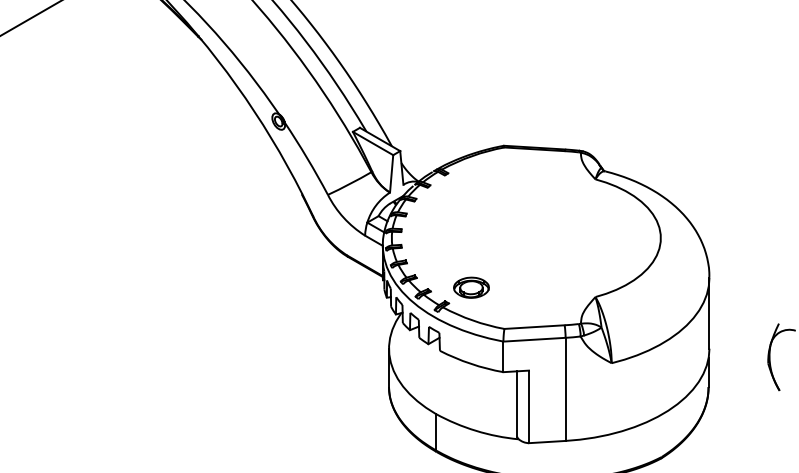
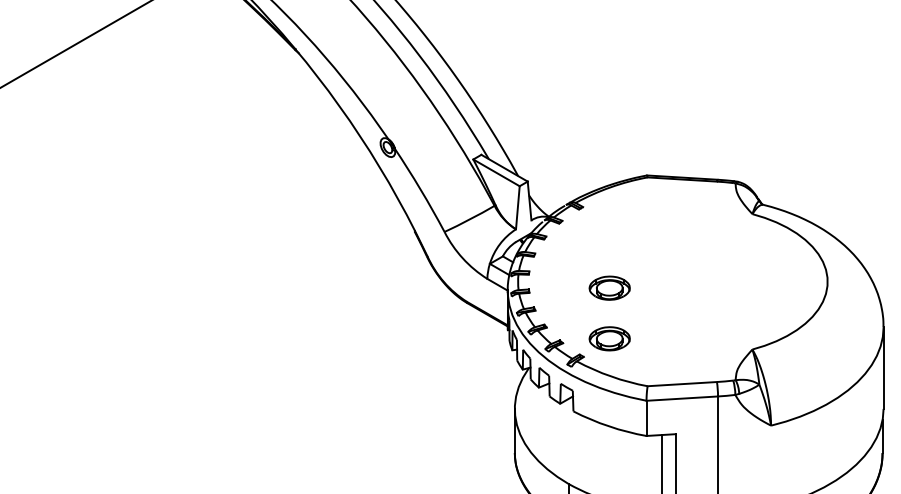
part: (471, 243) -> (609, 287), added

